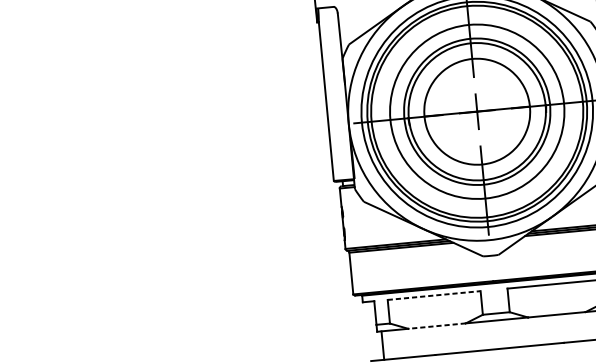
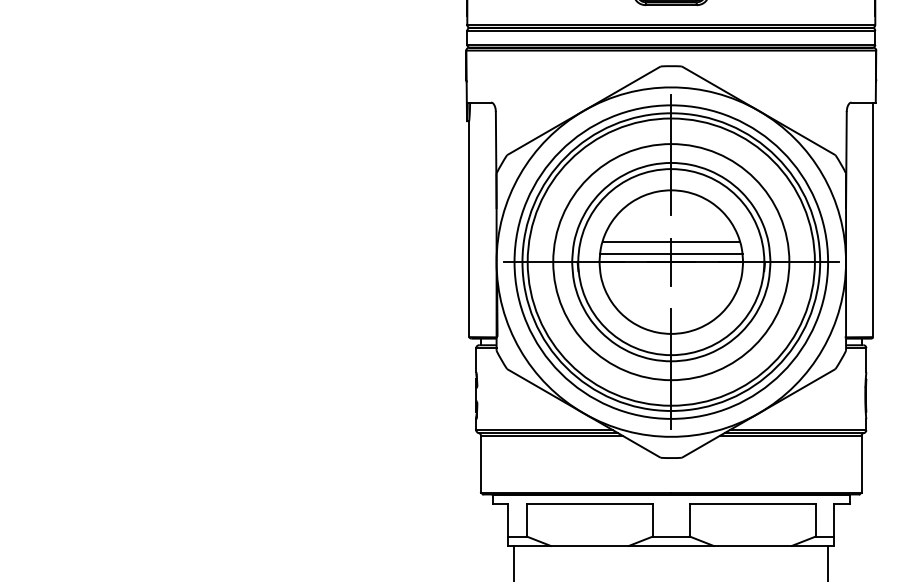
line: (475, 96) -> (671, 241), added
line: (476, 105) -> (671, 253), added
line: (434, 295) -> (590, 504), dashed -> solid
line: (436, 325) -> (589, 545), dashed -> solid

